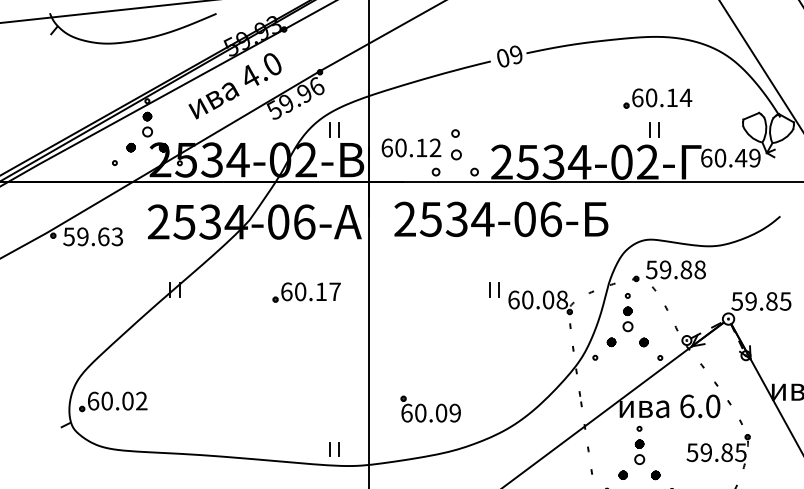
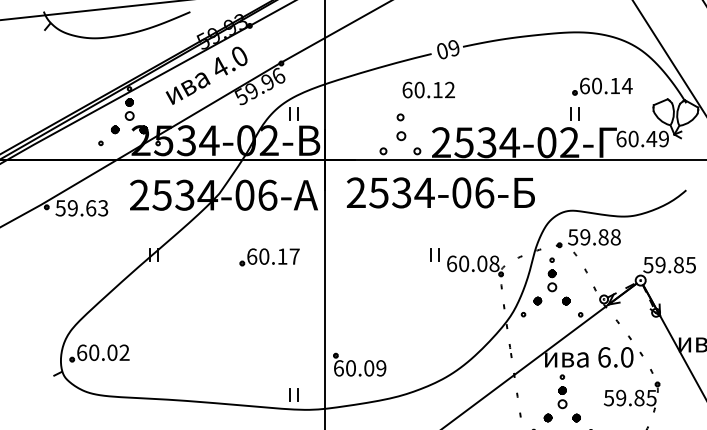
part: (657, 98) -> (602, 86), moved
text: (411, 147) -> (428, 89), moved
part: (430, 408) -> (359, 364), moved

